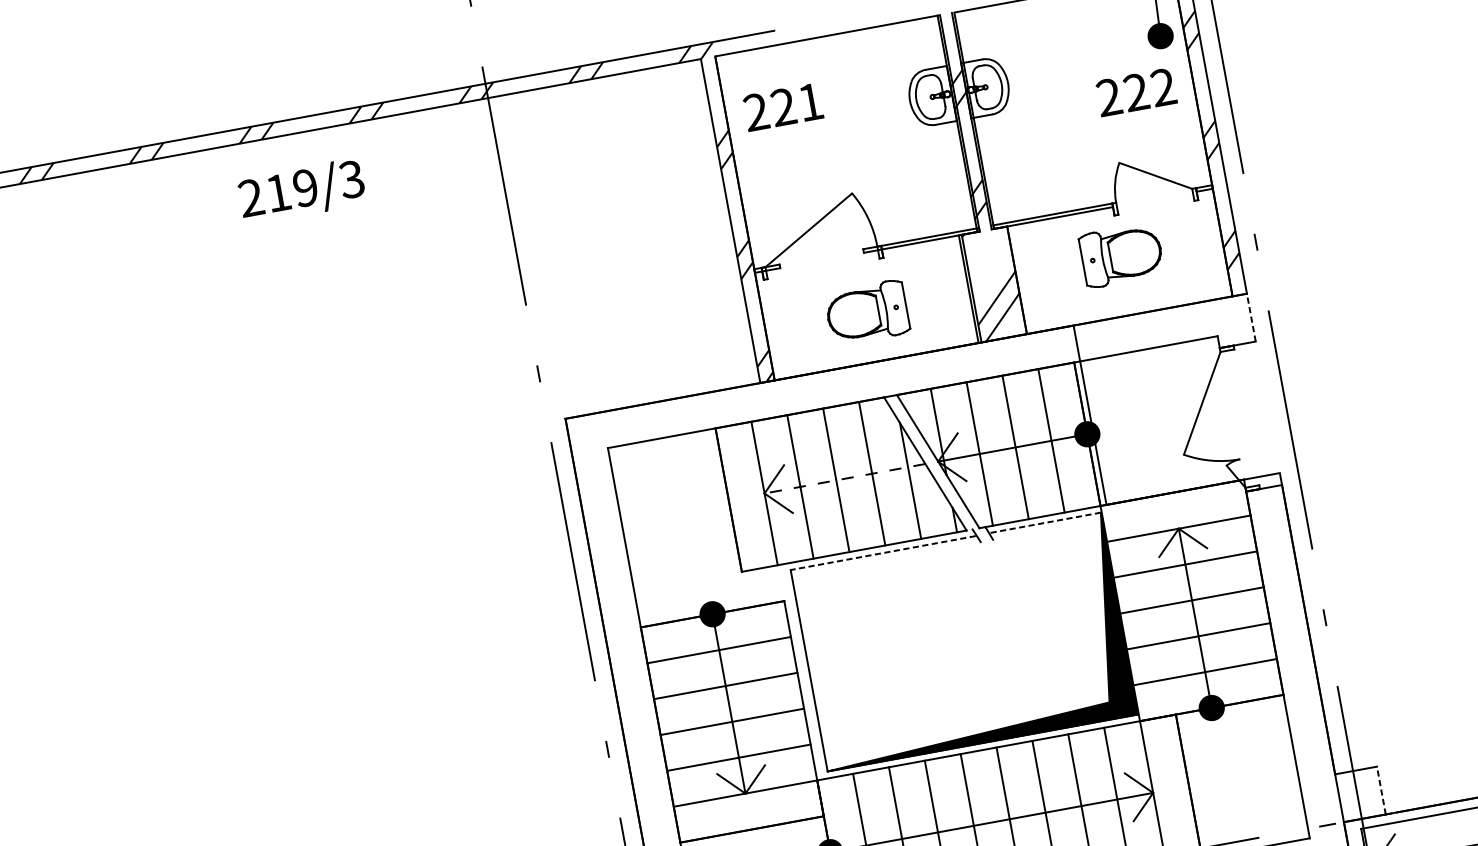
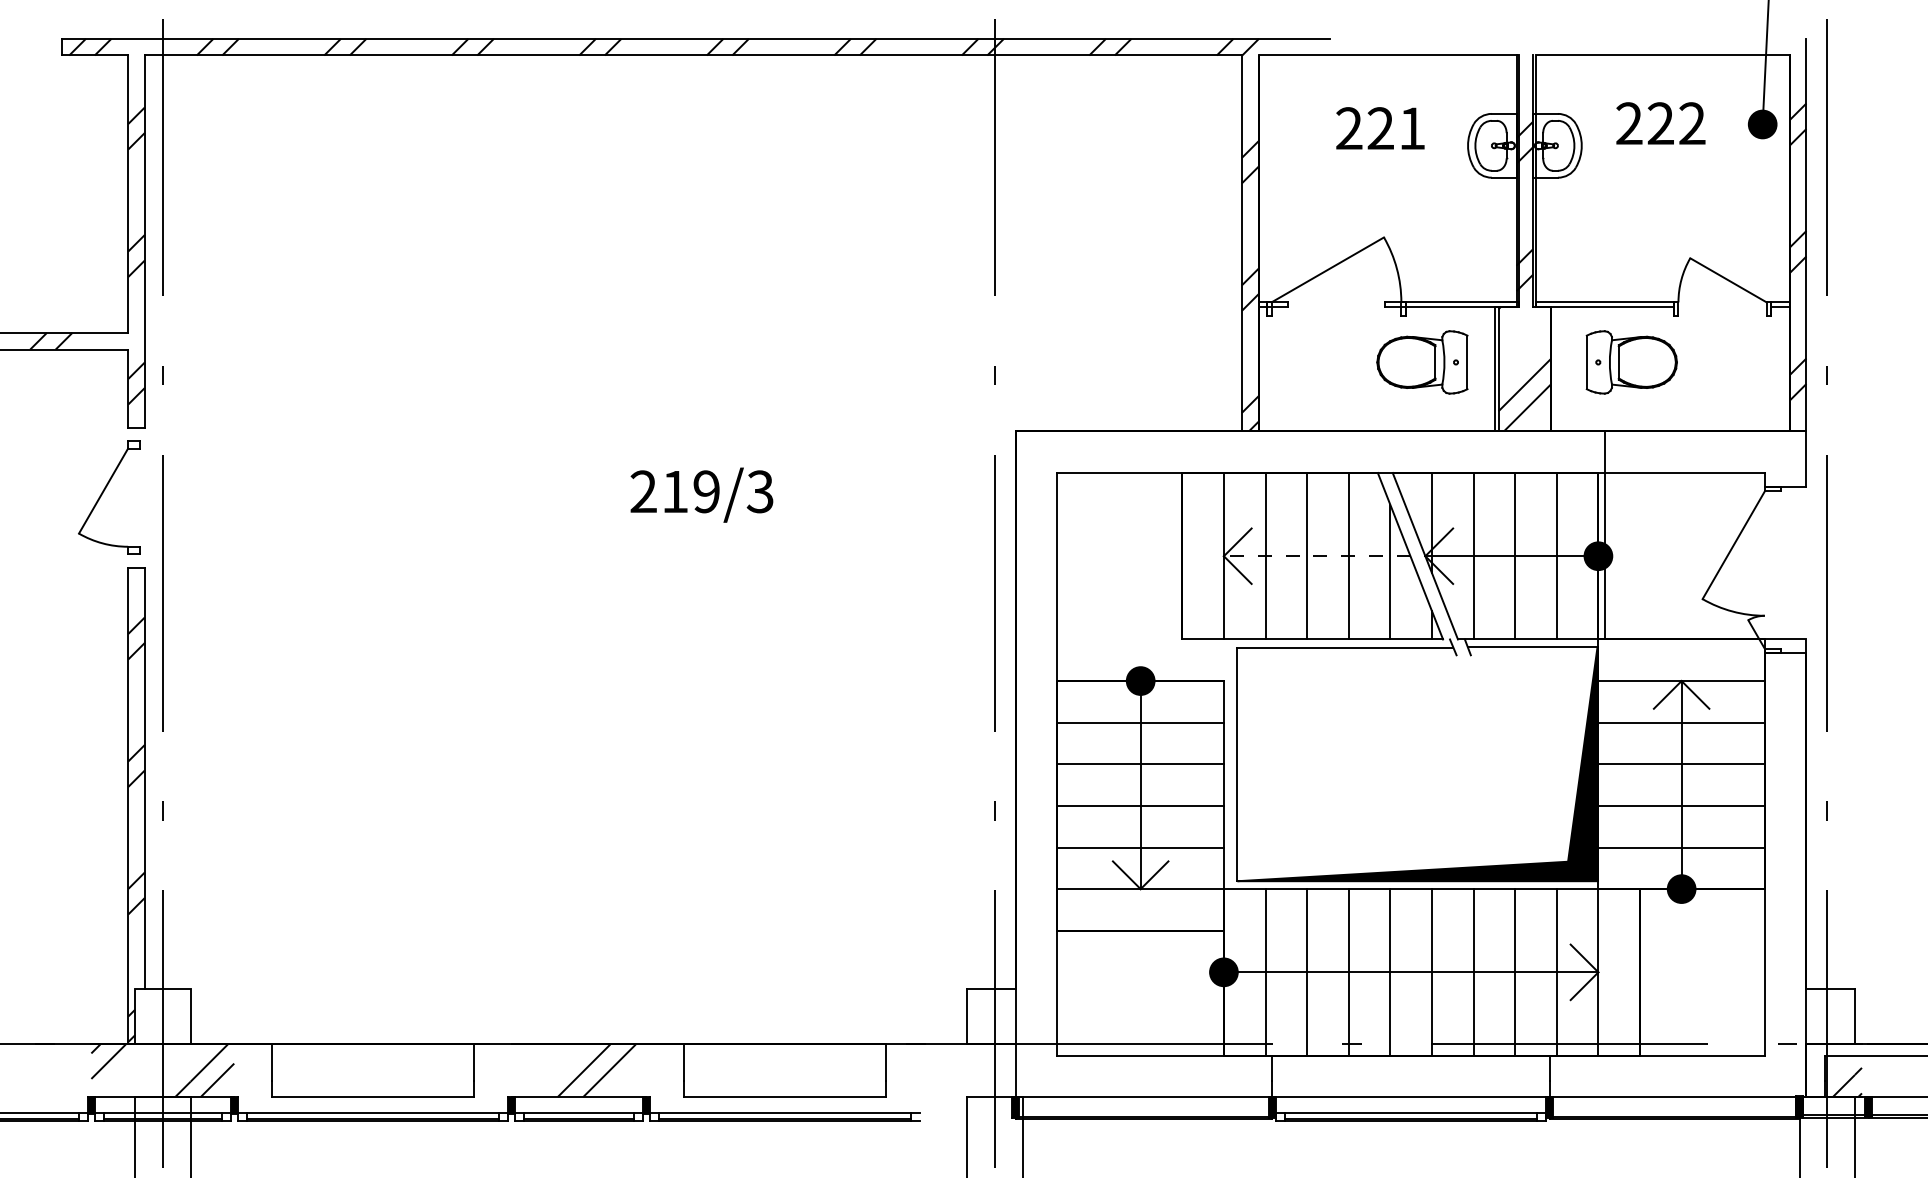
text: (1136, 92) -> (1660, 123), moved
text: (783, 107) -> (1380, 128), moved
text: (301, 191) -> (701, 494), moved
part: (1121, 255) -> (1631, 362), moved
part: (867, 312) -> (1422, 362), moved
line: (1251, 317) -> (1806, 459), dashed -> solid
line: (1044, 523) -> (1532, 647), dashed -> solid
line: (882, 553) -> (1344, 647), dashed -> solid
line: (1381, 790) -> (1855, 1016), dashed -> solid

